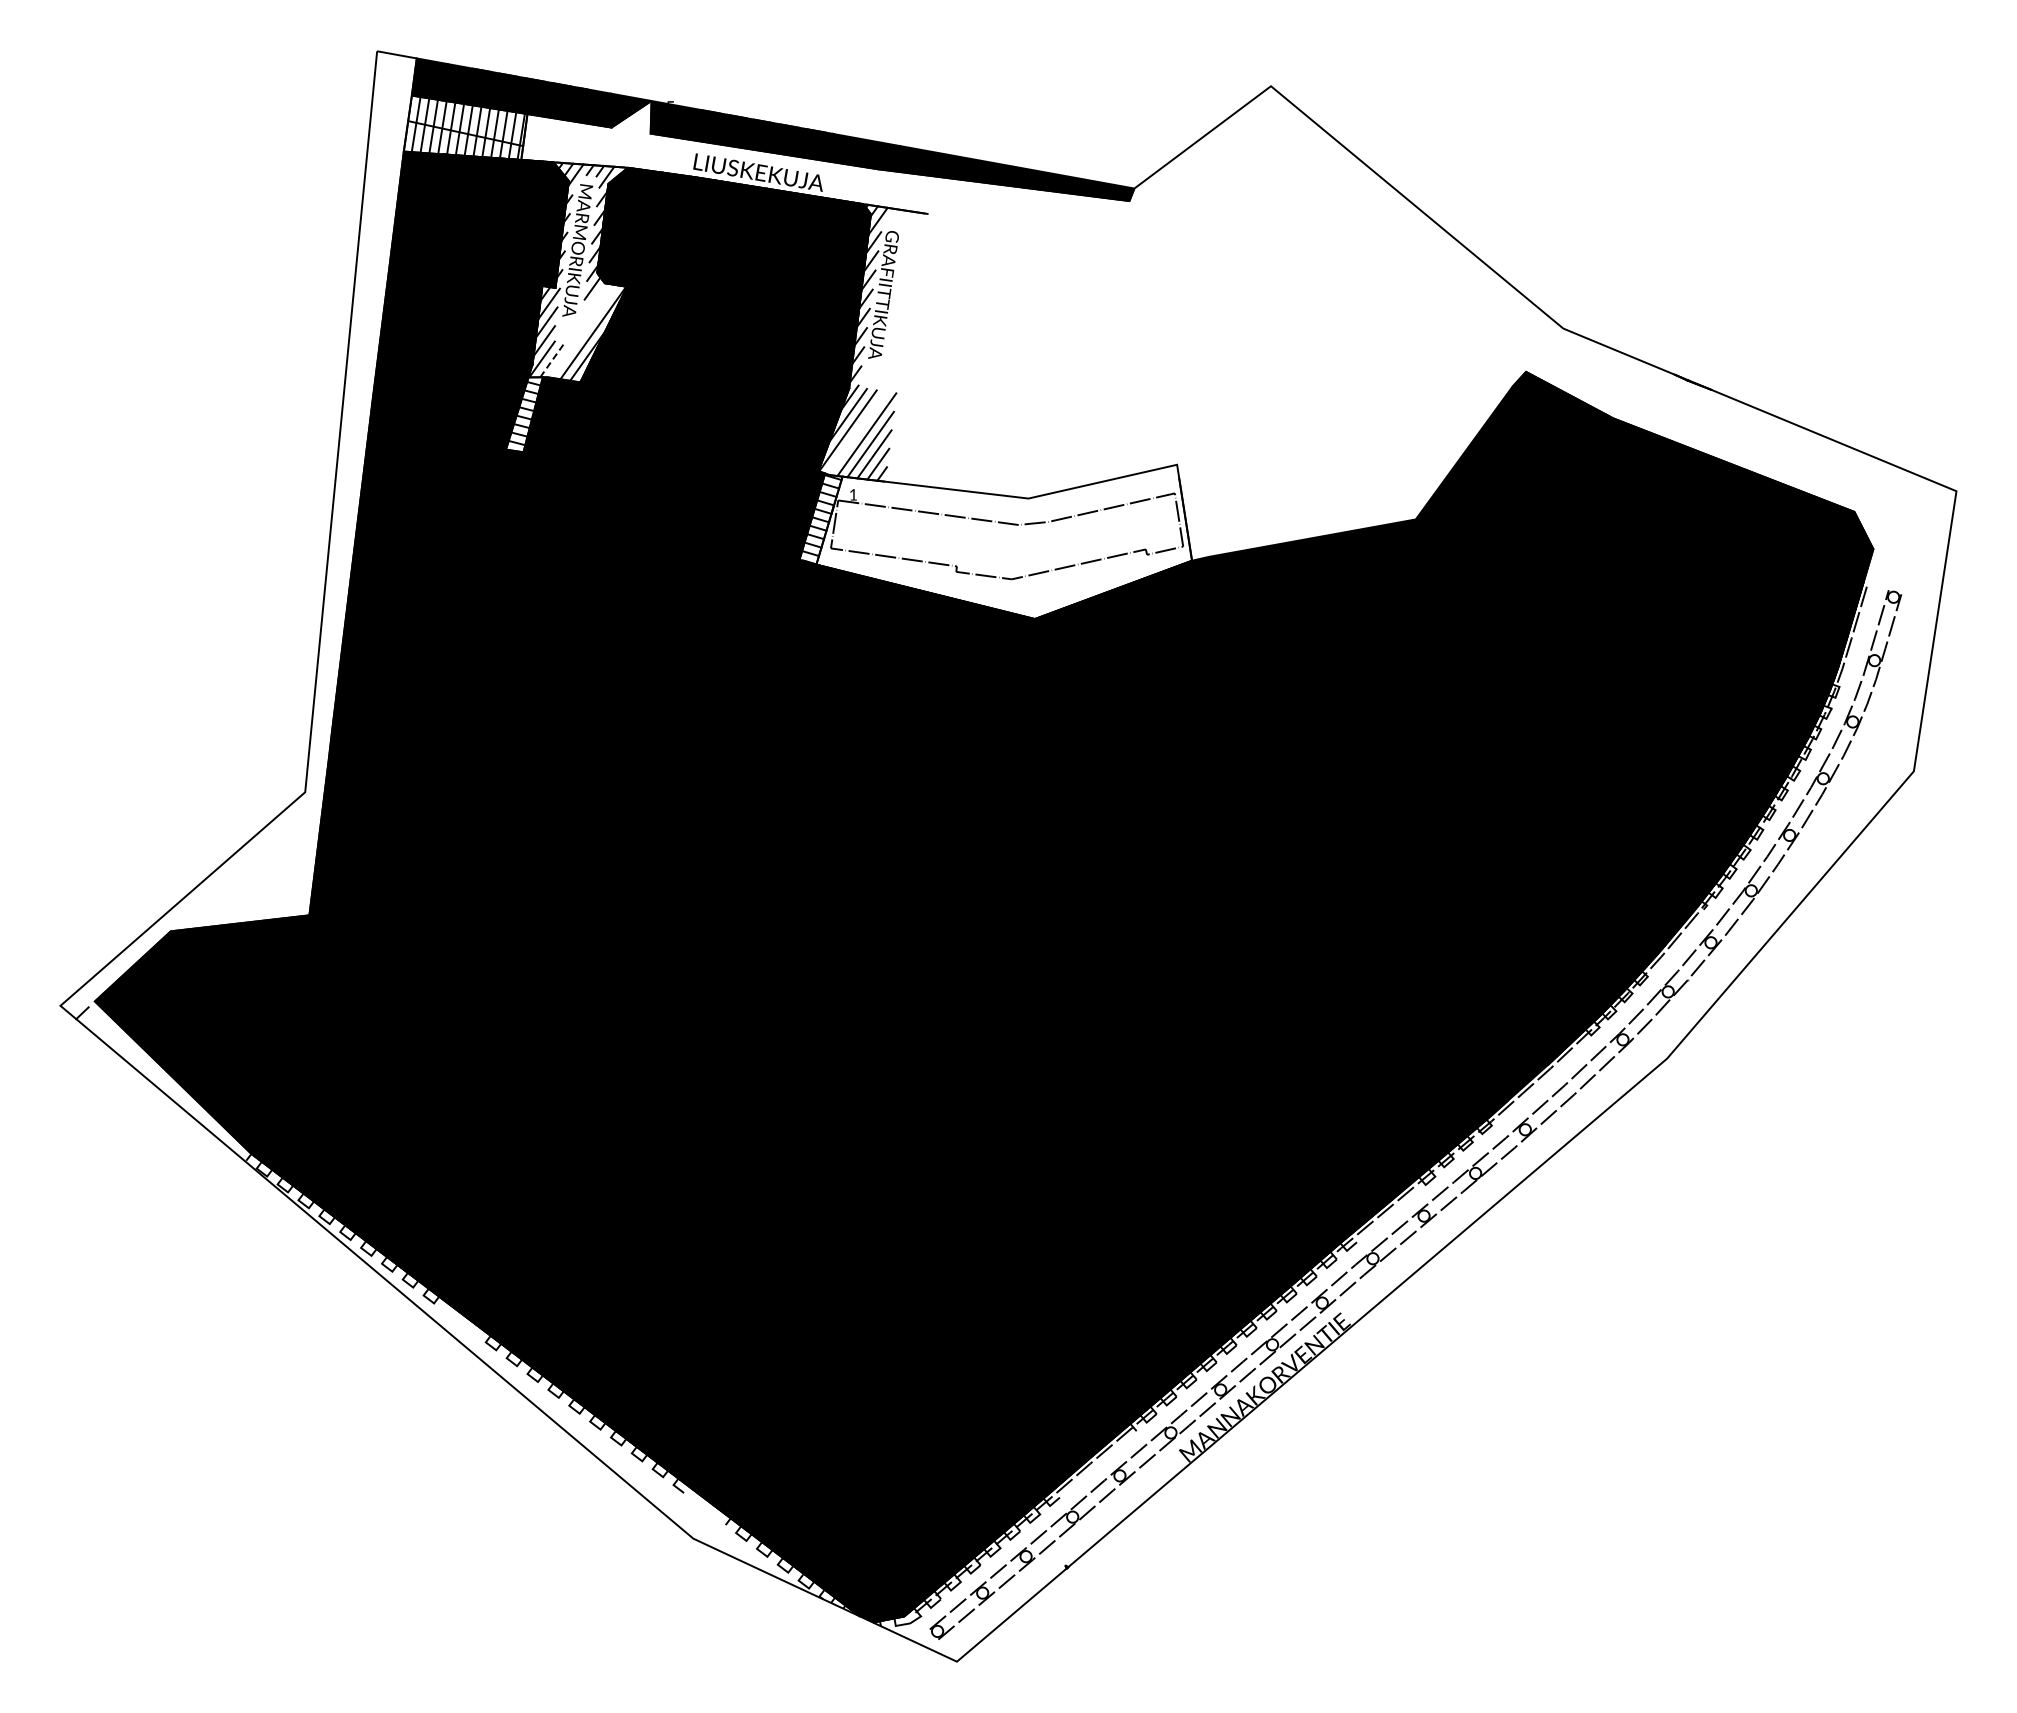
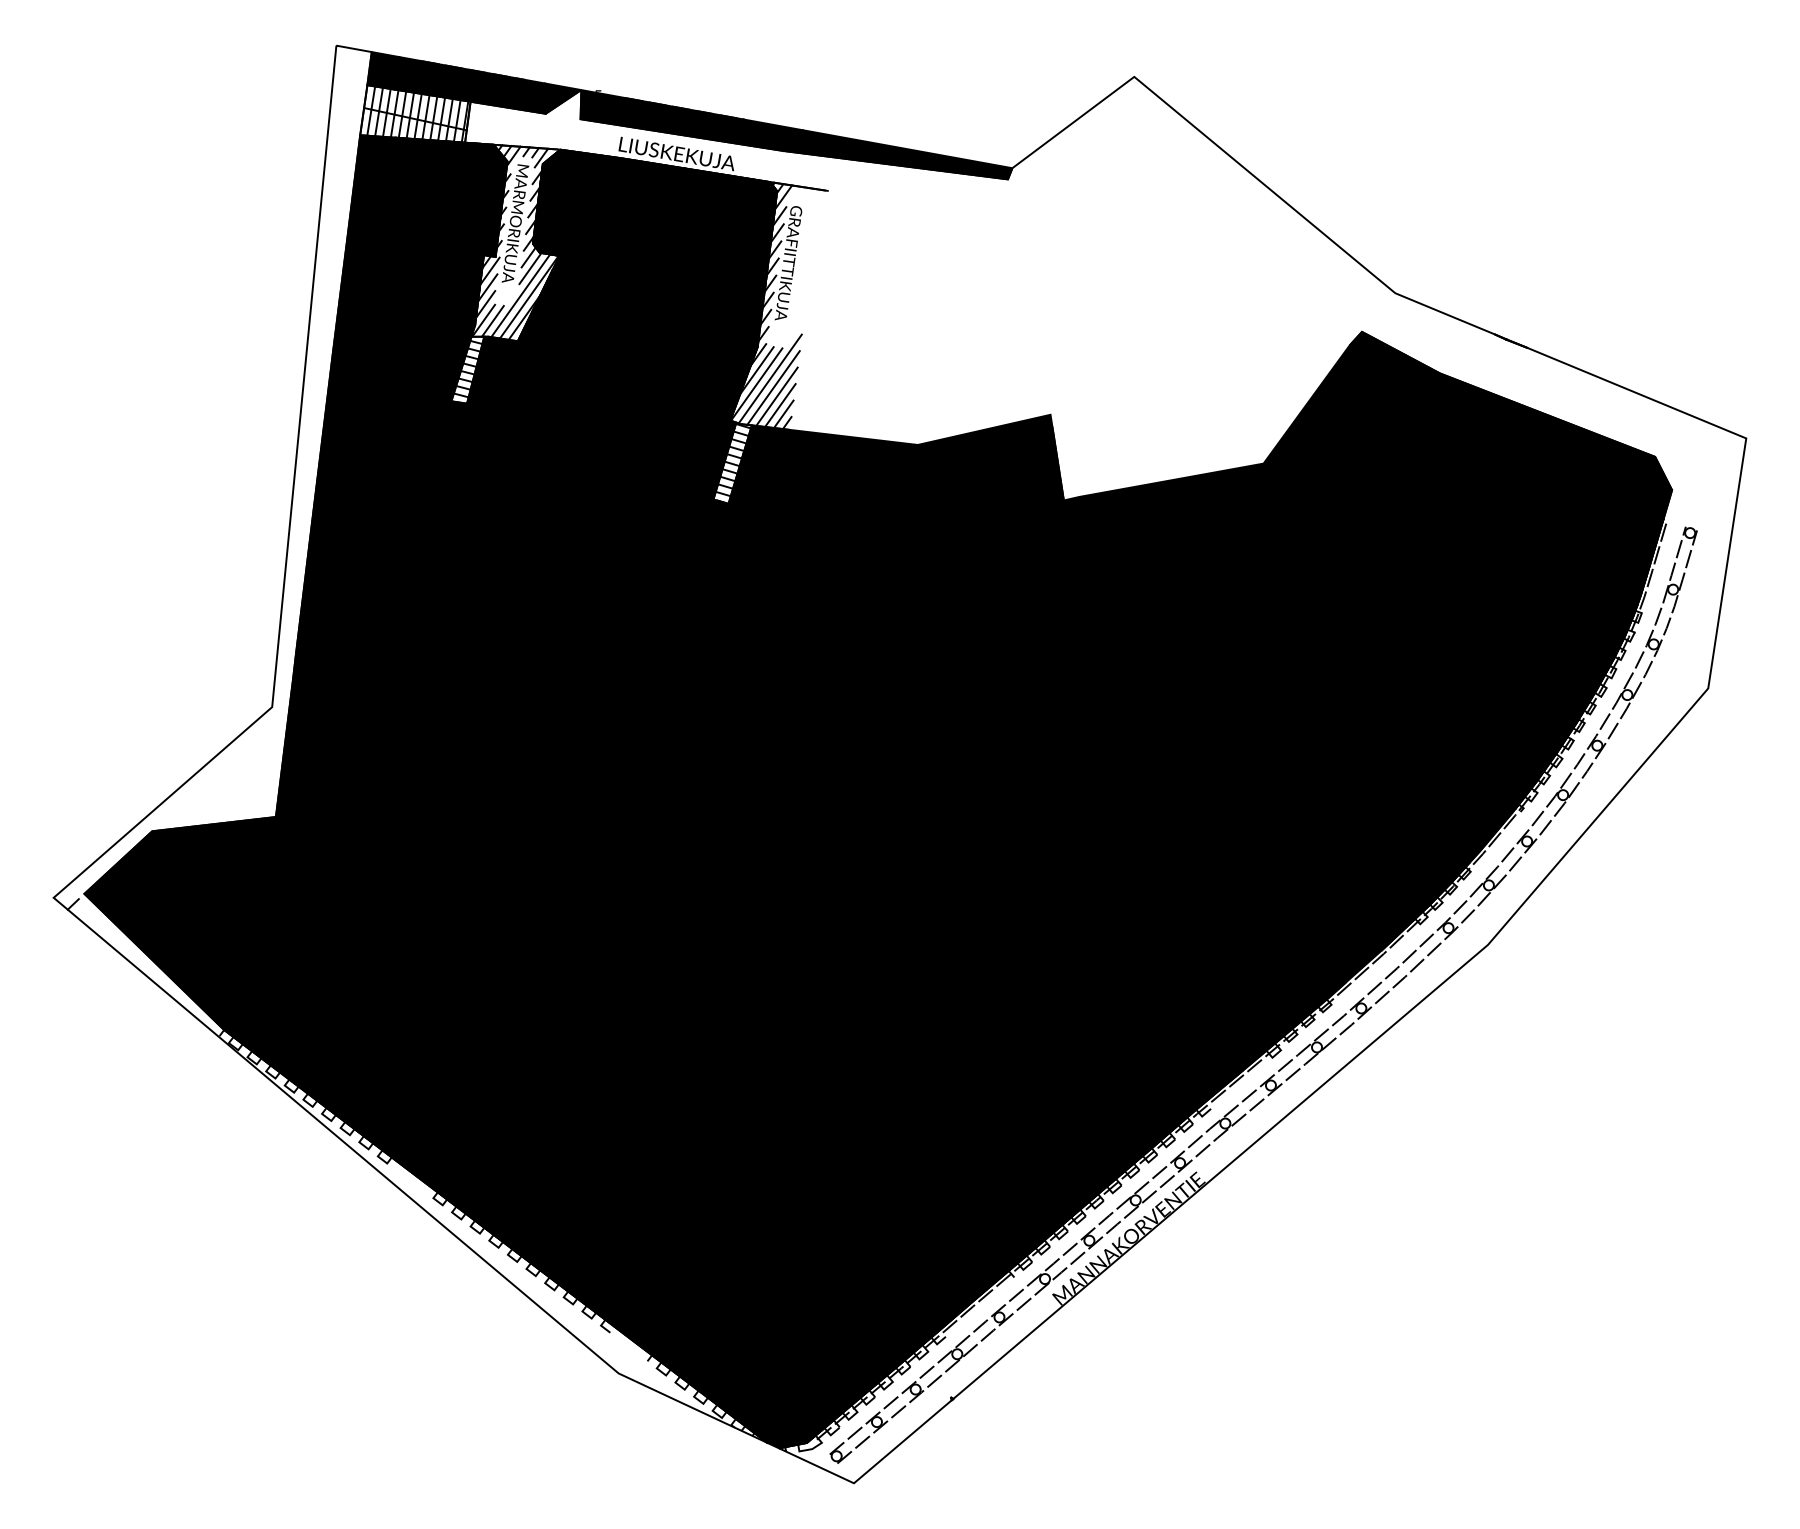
line: (594, 300) -> (530, 268), added
line: (583, 331) -> (520, 295), added
line: (552, 359) -> (492, 320), dashed -> solid
line: (862, 424) -> (769, 378), added
fill: (1004, 541) -> (896, 483), added

